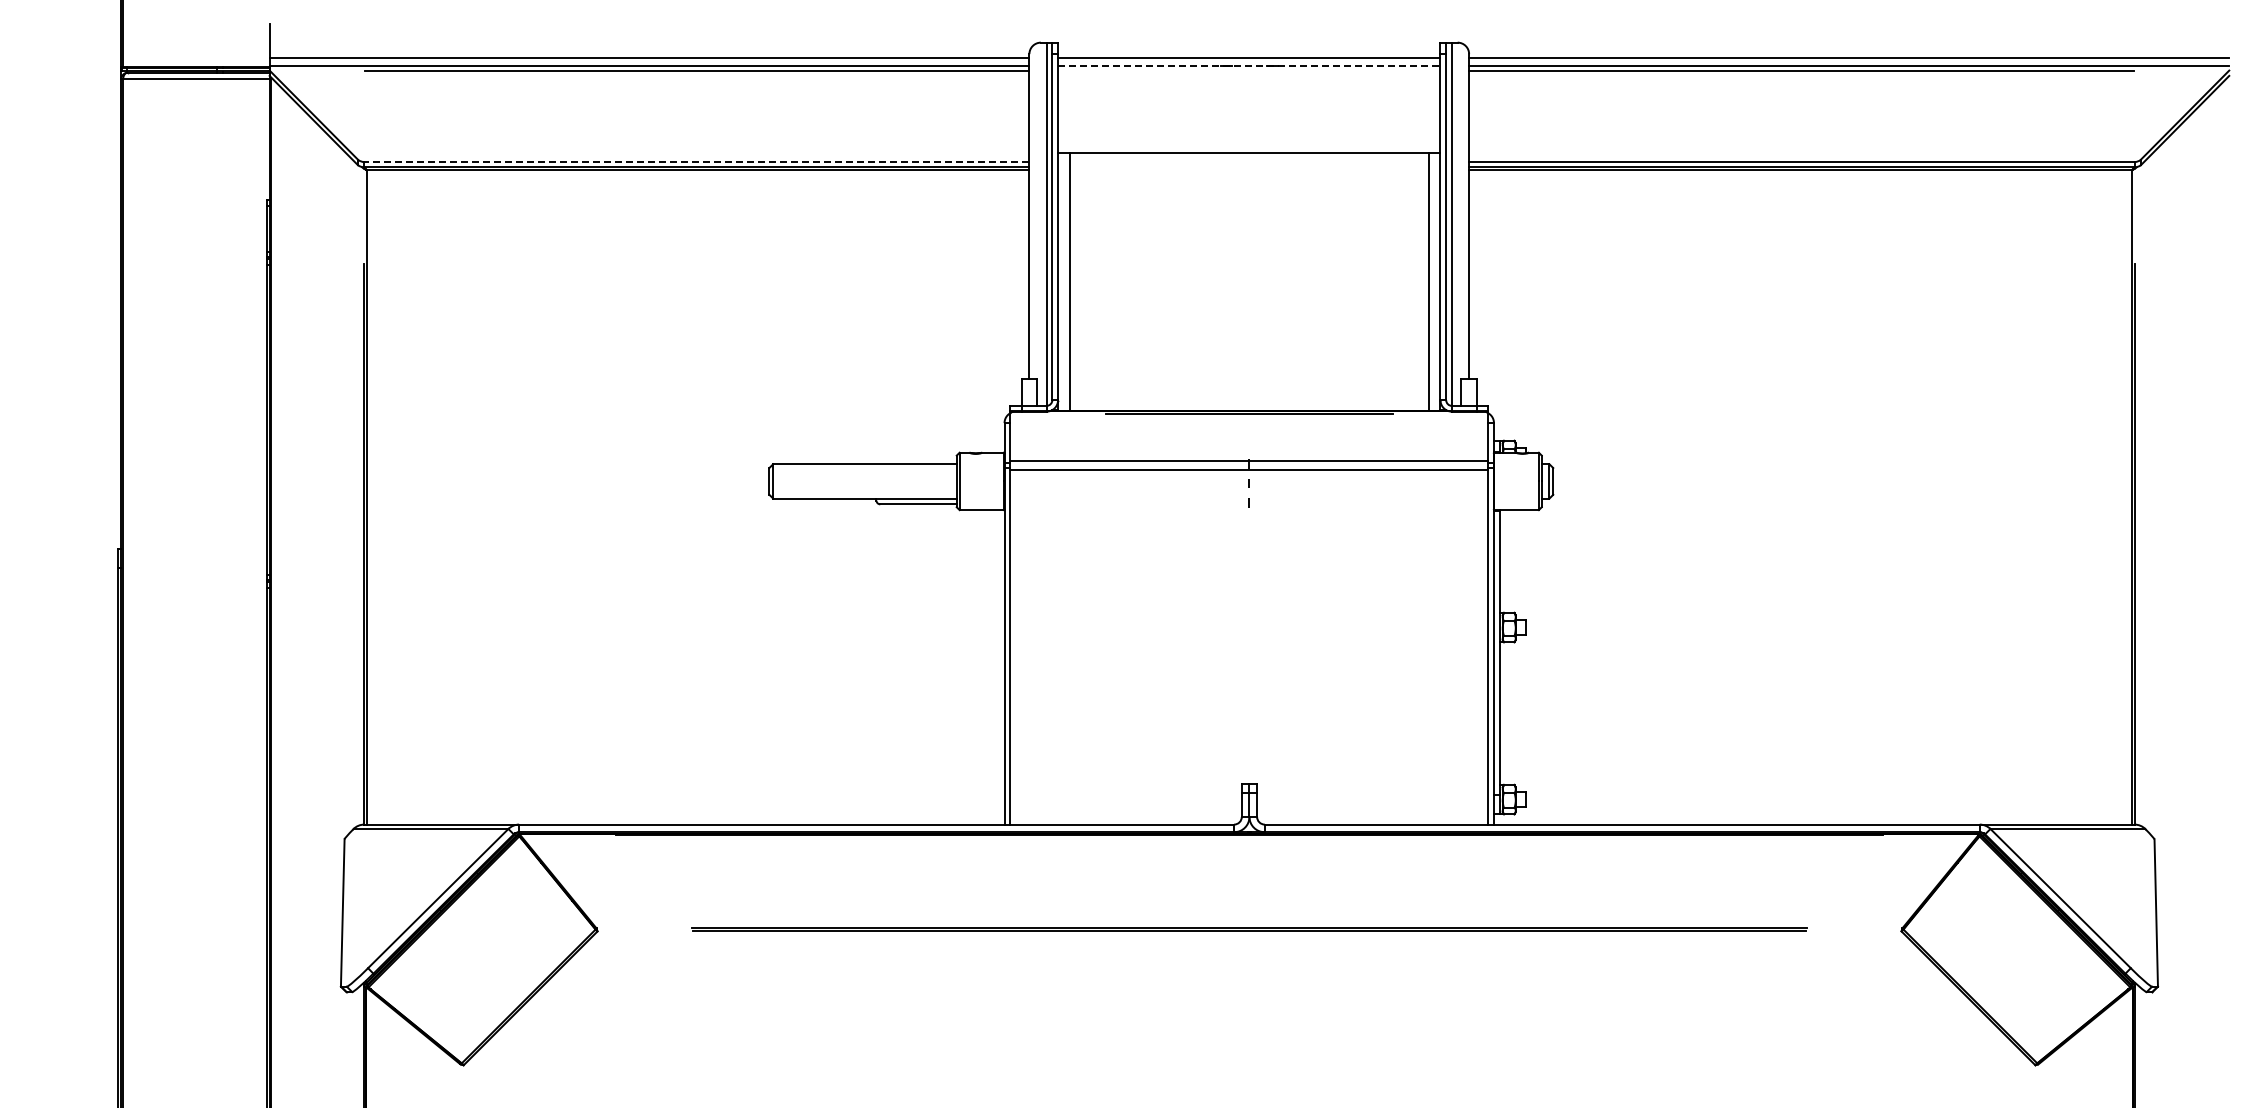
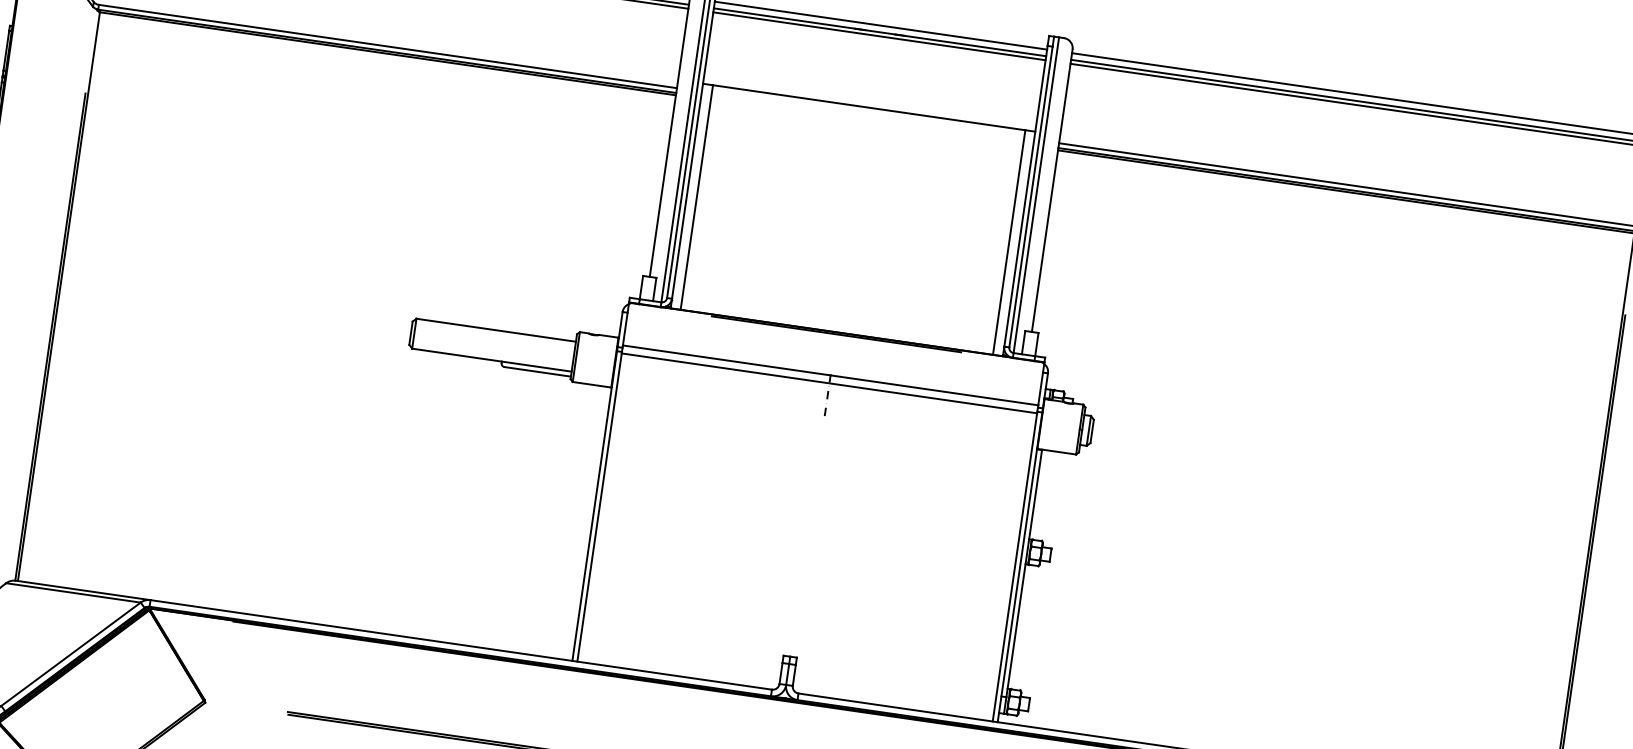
line: (1249, 65) -> (880, 31), dashed -> solid
line: (1249, 70) -> (879, 36), added
line: (696, 161) -> (387, 46), dashed -> solid

